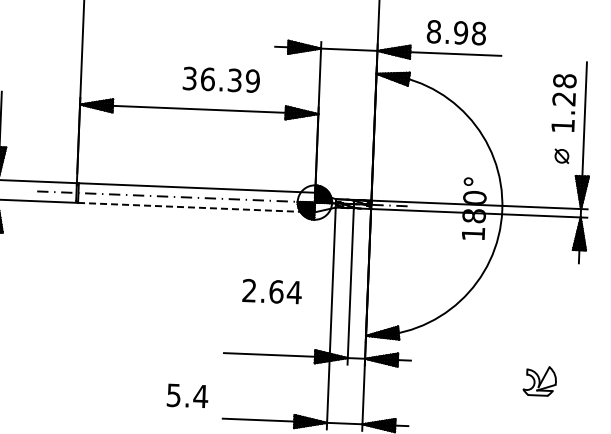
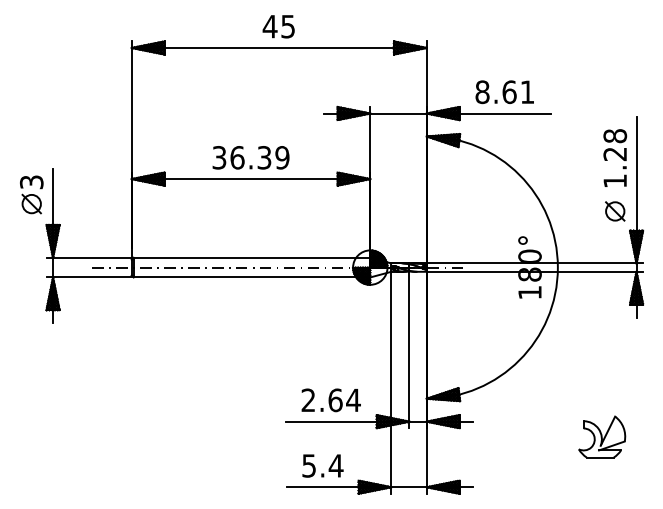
text: (469, 33) -> (518, 92), 8.98 -> 8.61
text: (220, 79) -> (250, 157), moved
part: (562, 156) -> (615, 211), size x1.43
line: (196, 207) -> (252, 277), dashed -> solid
text: (271, 291) -> (330, 400), moved
part: (540, 380) -> (602, 436), size x1.43
text: (187, 395) -> (322, 465), moved

